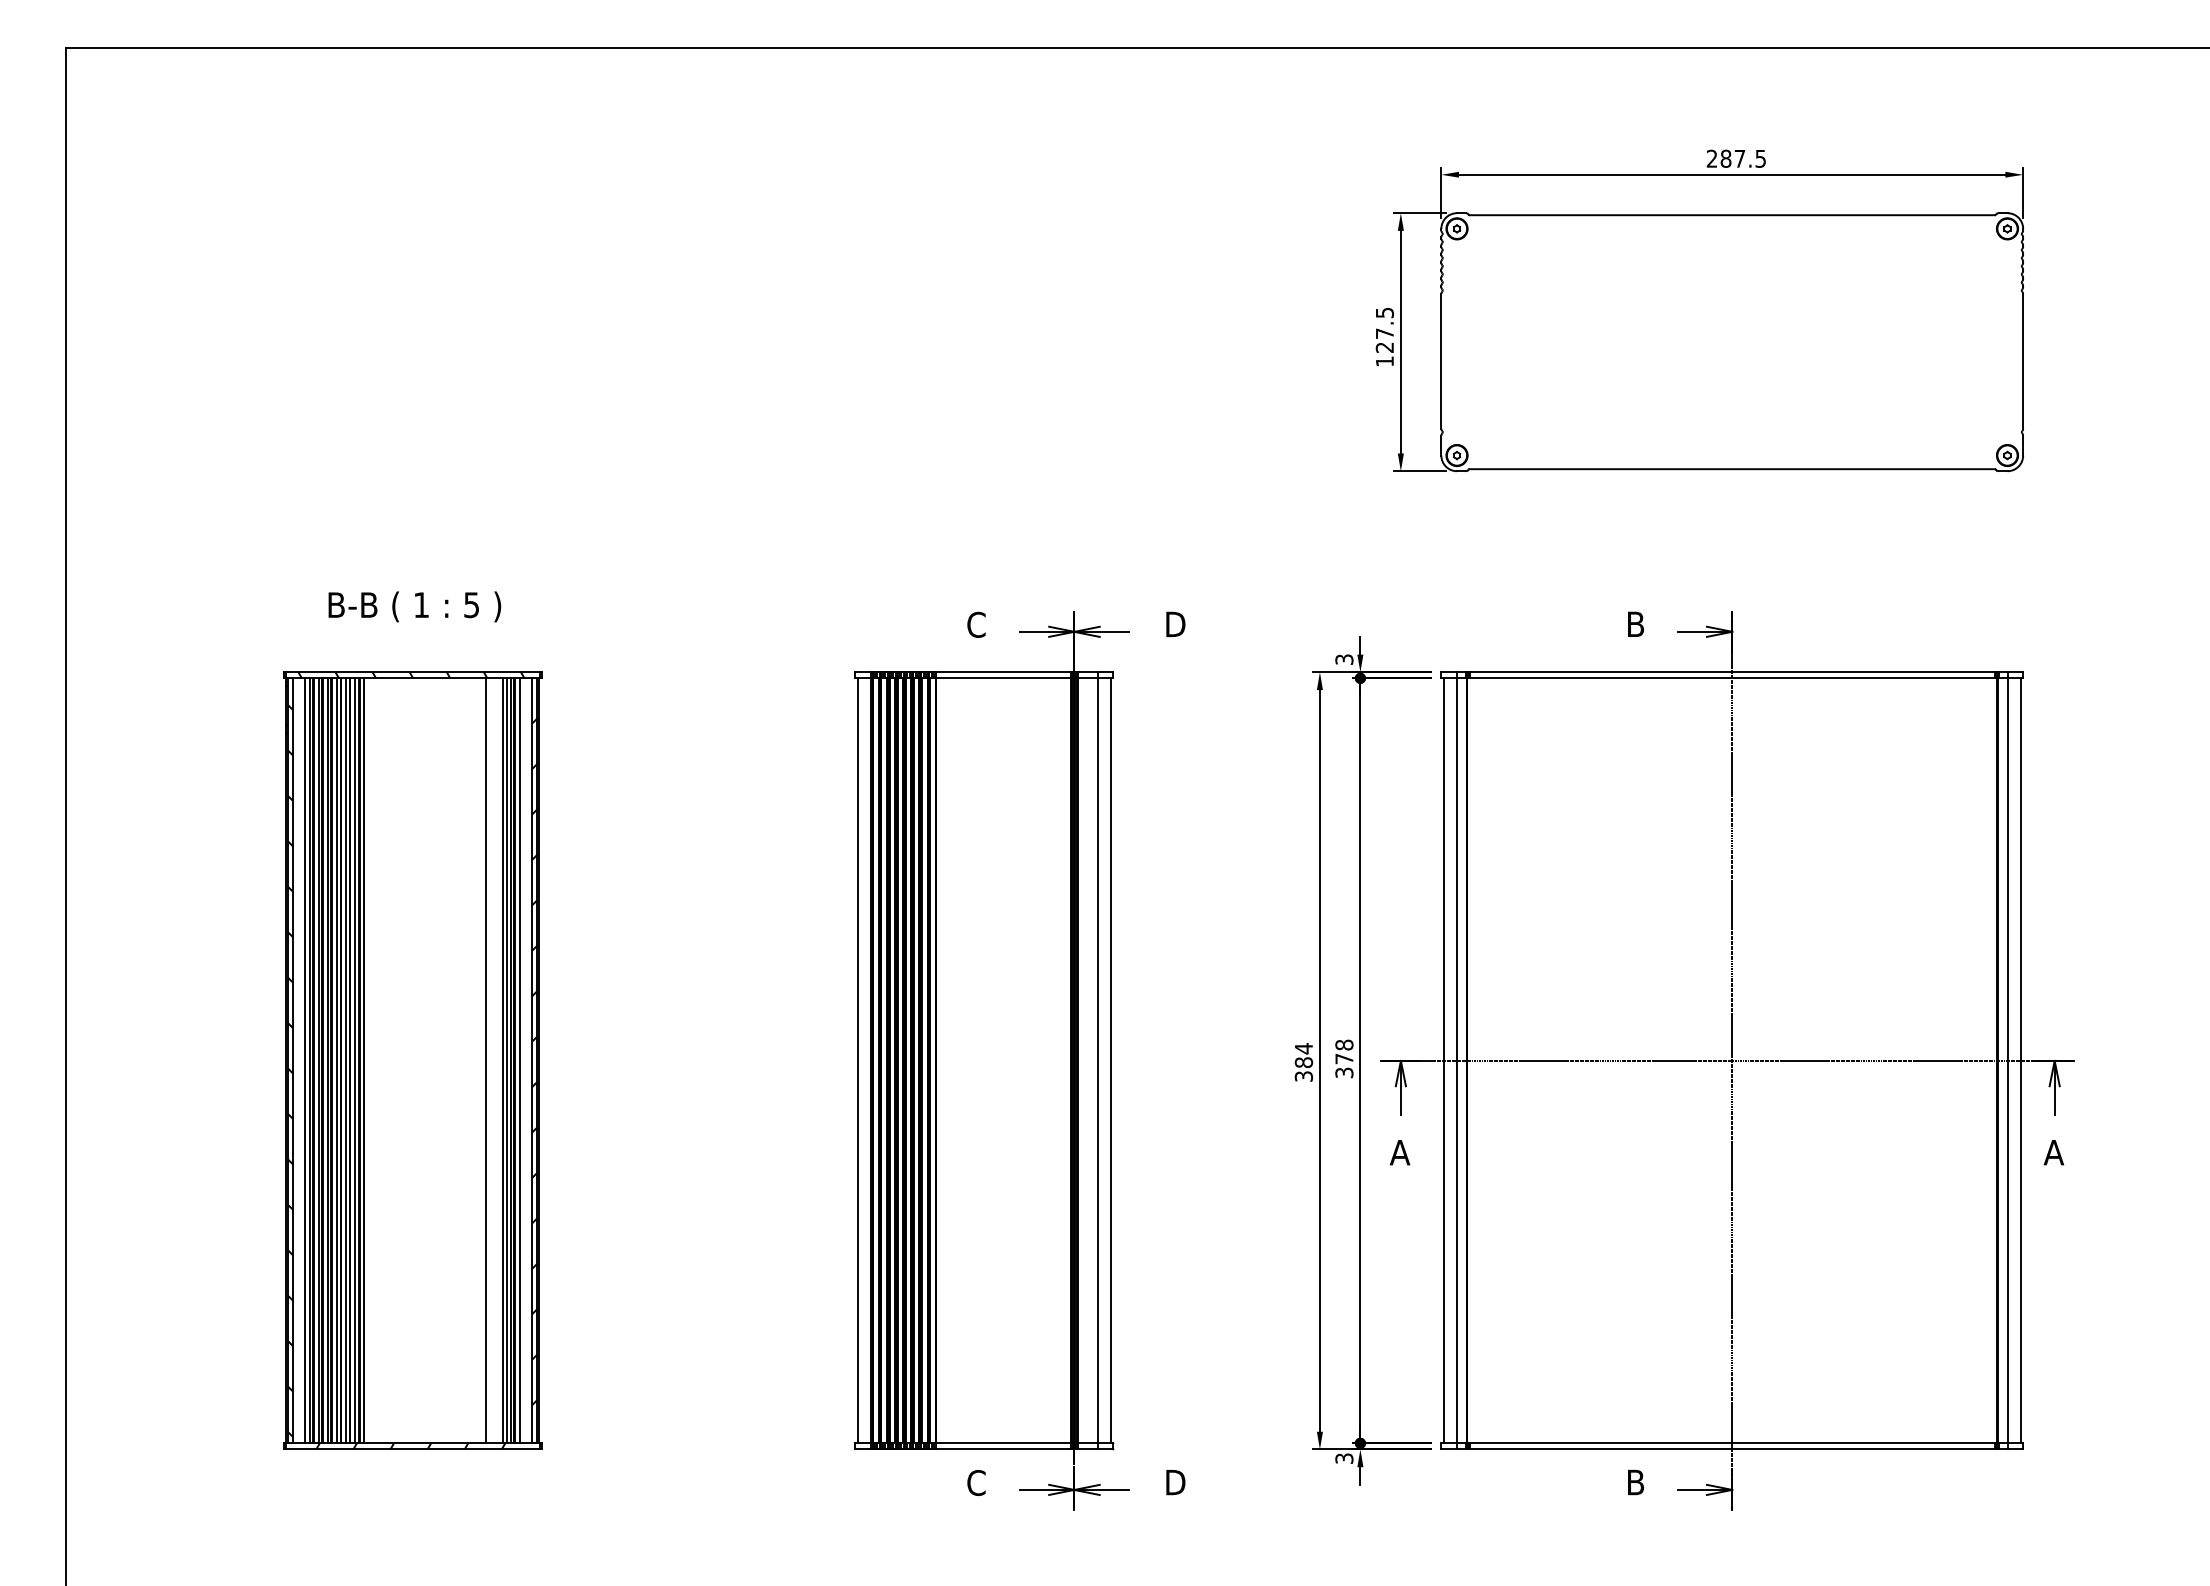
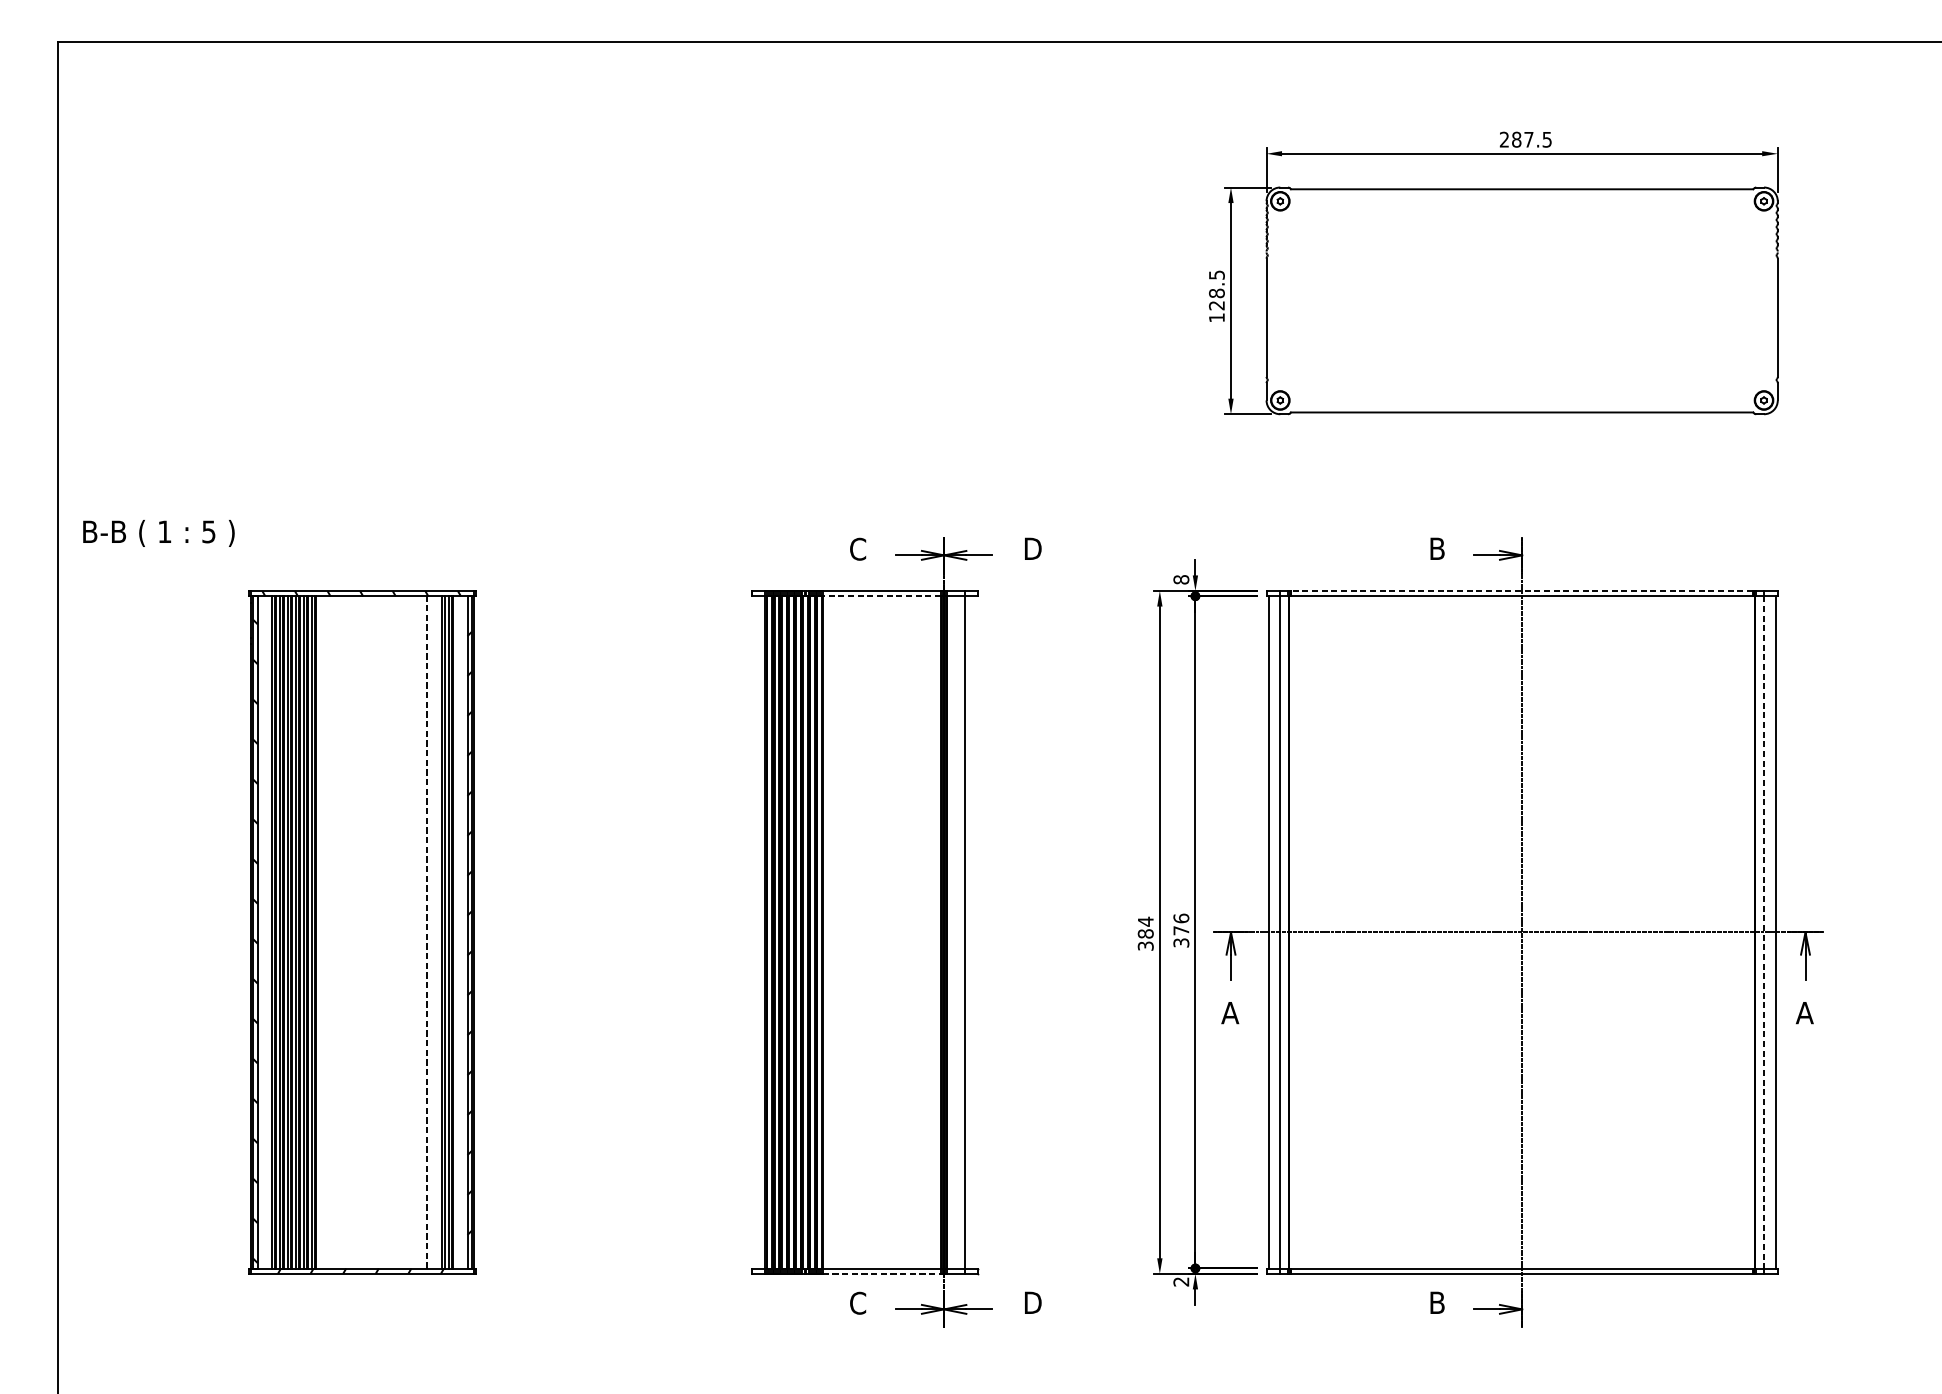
text: (1384, 333) -> (1216, 293), 127.5 -> 128.5
text: (414, 606) -> (158, 533), moved
text: (1344, 659) -> (1181, 579), 3 -> 8
line: (1732, 672) -> (1522, 591), solid -> dashed
line: (1003, 678) -> (881, 596), solid -> dashed
text: (1344, 1044) -> (1181, 917), 378 -> 376
line: (304, 1060) -> (267, 932), removed
line: (364, 1060) -> (320, 932), removed
line: (486, 1060) -> (427, 932), solid -> dashed
line: (520, 1060) -> (457, 932), removed
line: (857, 1060) -> (753, 932), removed
line: (1110, 1060) -> (975, 932), removed
line: (2007, 1061) -> (1764, 932), solid -> dashed
line: (1004, 1449) -> (882, 1273), solid -> dashed
text: (1344, 1458) -> (1181, 1281), 3 -> 2

